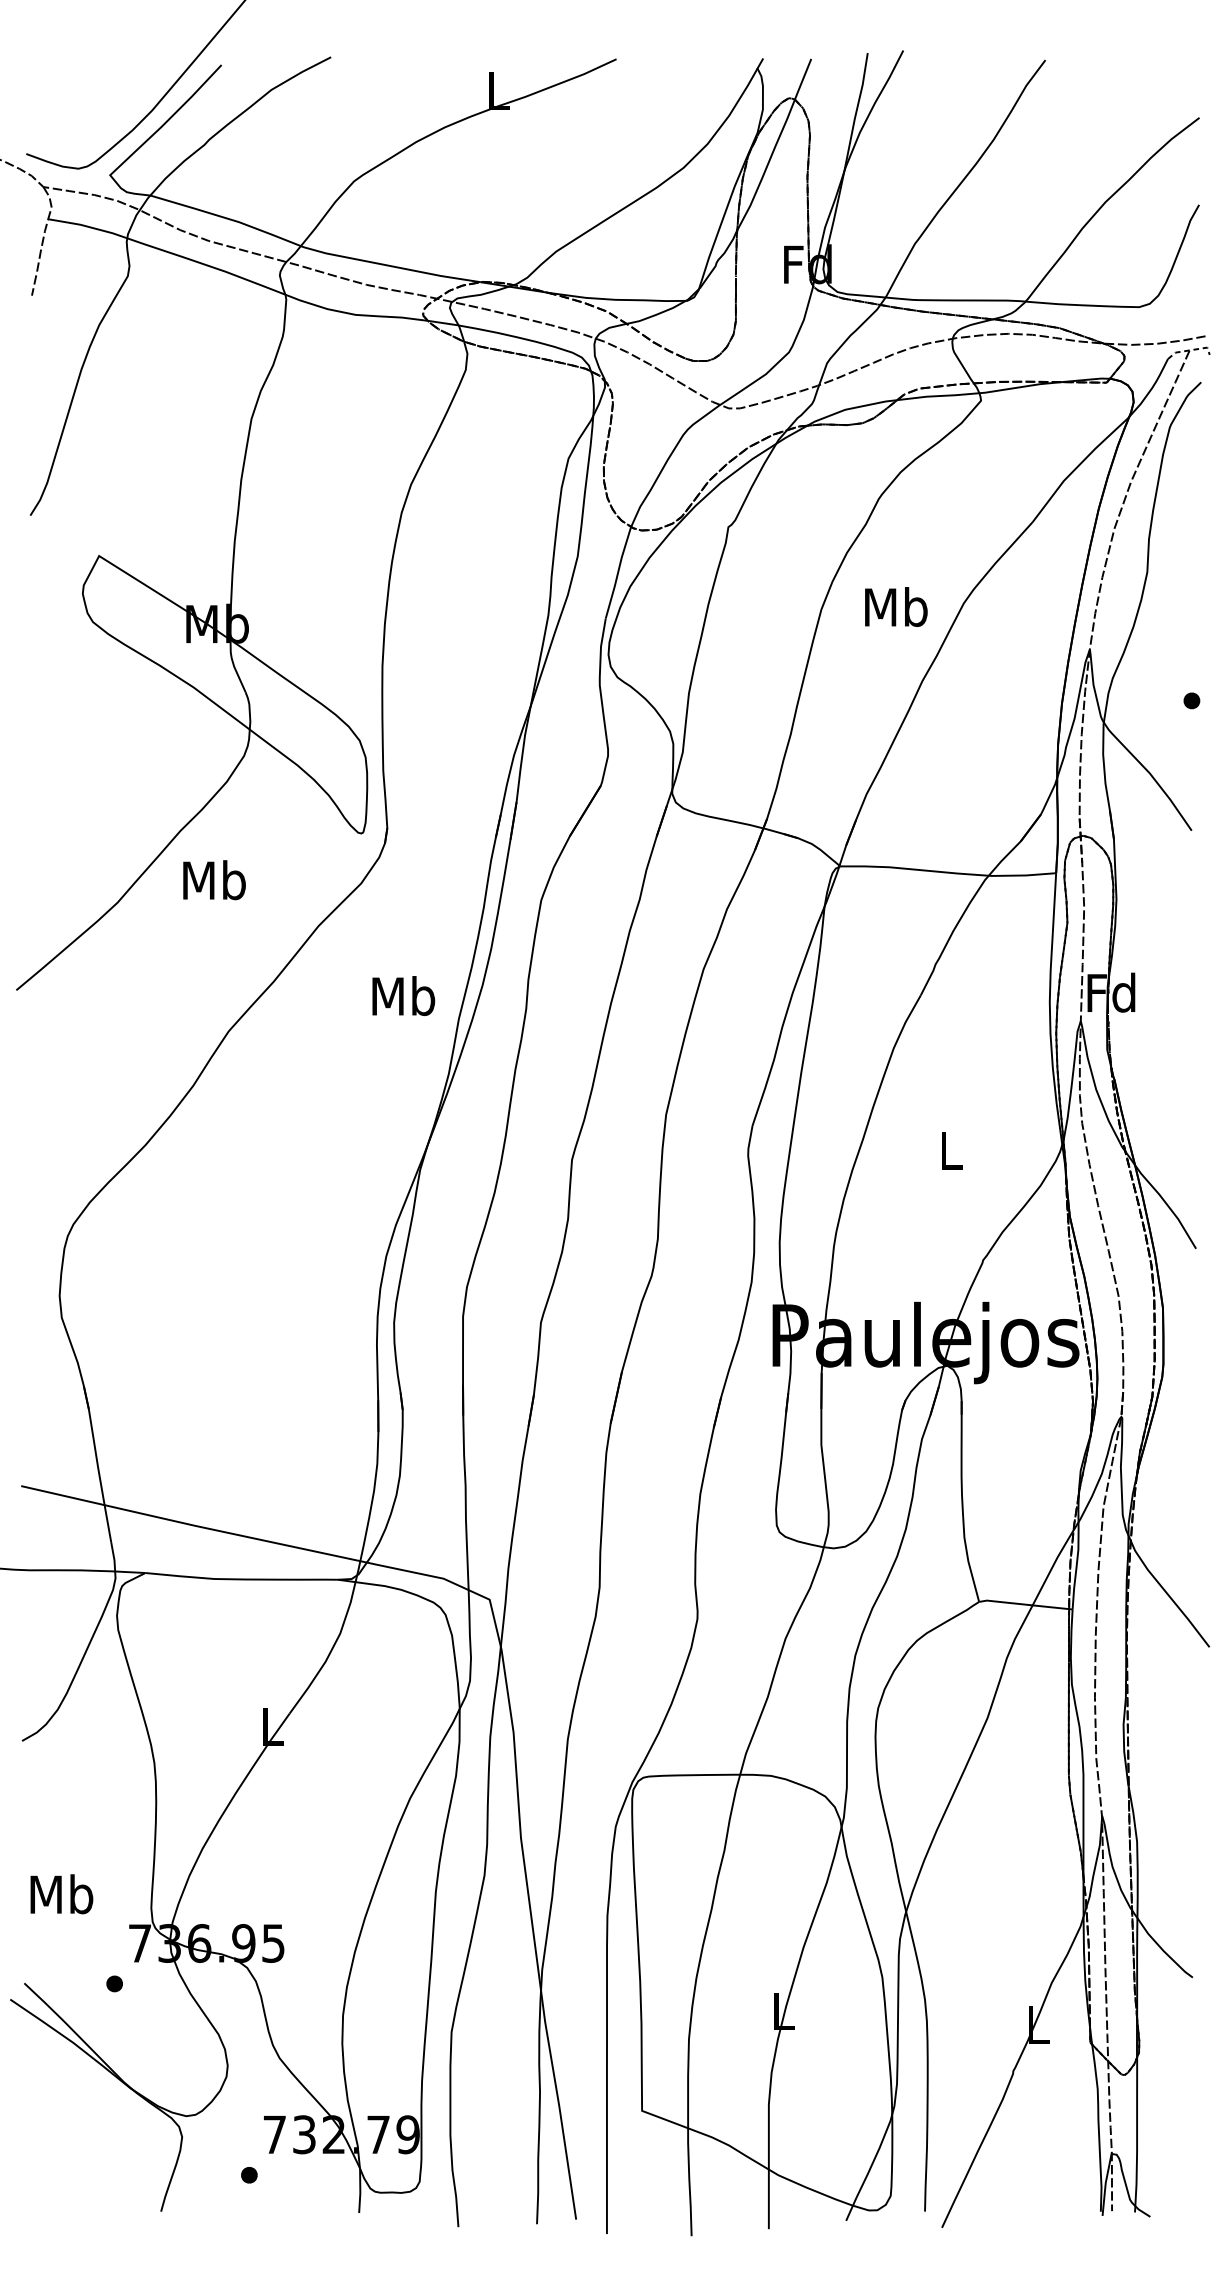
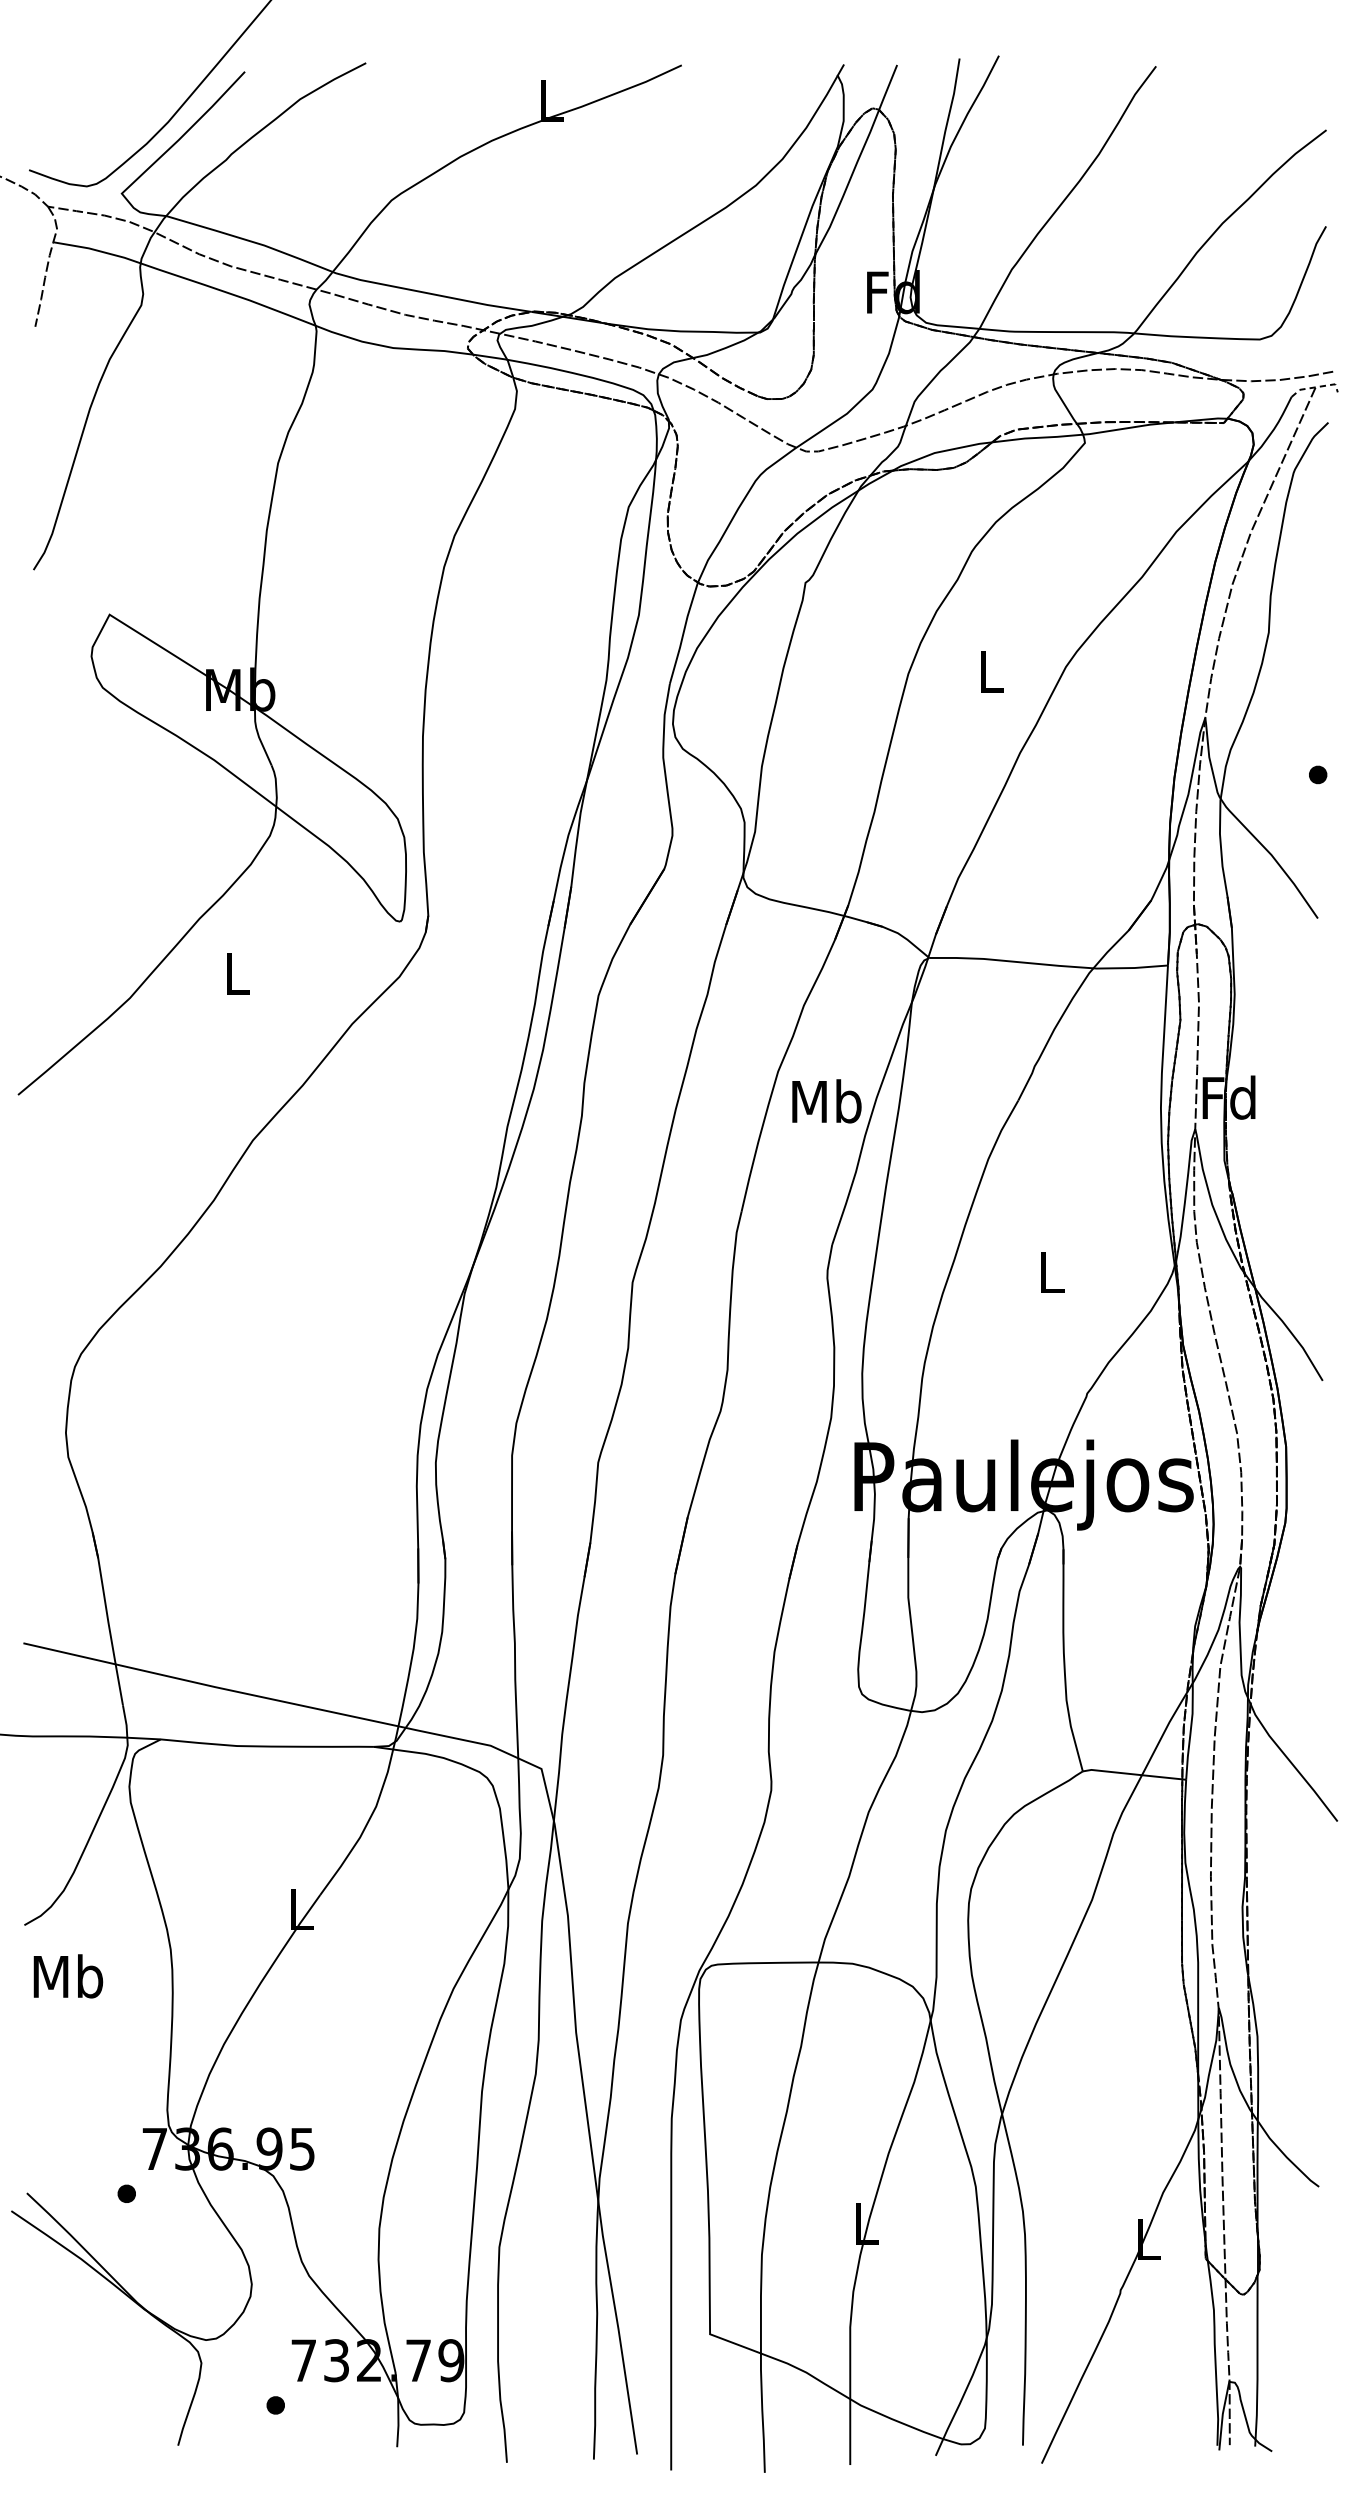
text: (896, 606) -> (991, 670), Mb -> L
text: (214, 880) -> (237, 973), Mb -> L
text: (403, 995) -> (826, 1100), moved
text: (61, 1894) -> (67, 1976), moved

